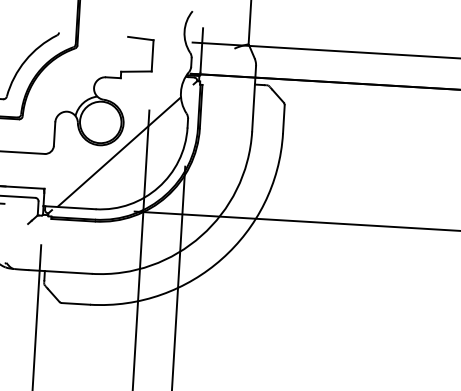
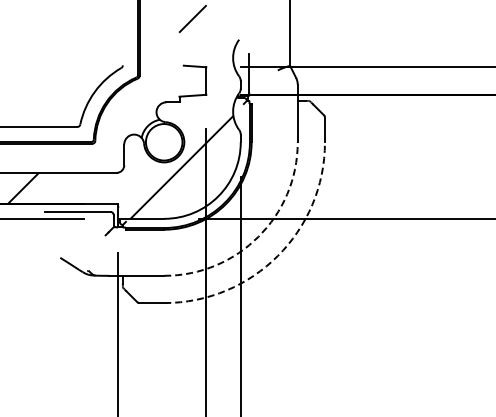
arc: (201, 235) -> (258, 236), solid -> dashed
arc: (221, 258) -> (277, 255), solid -> dashed

